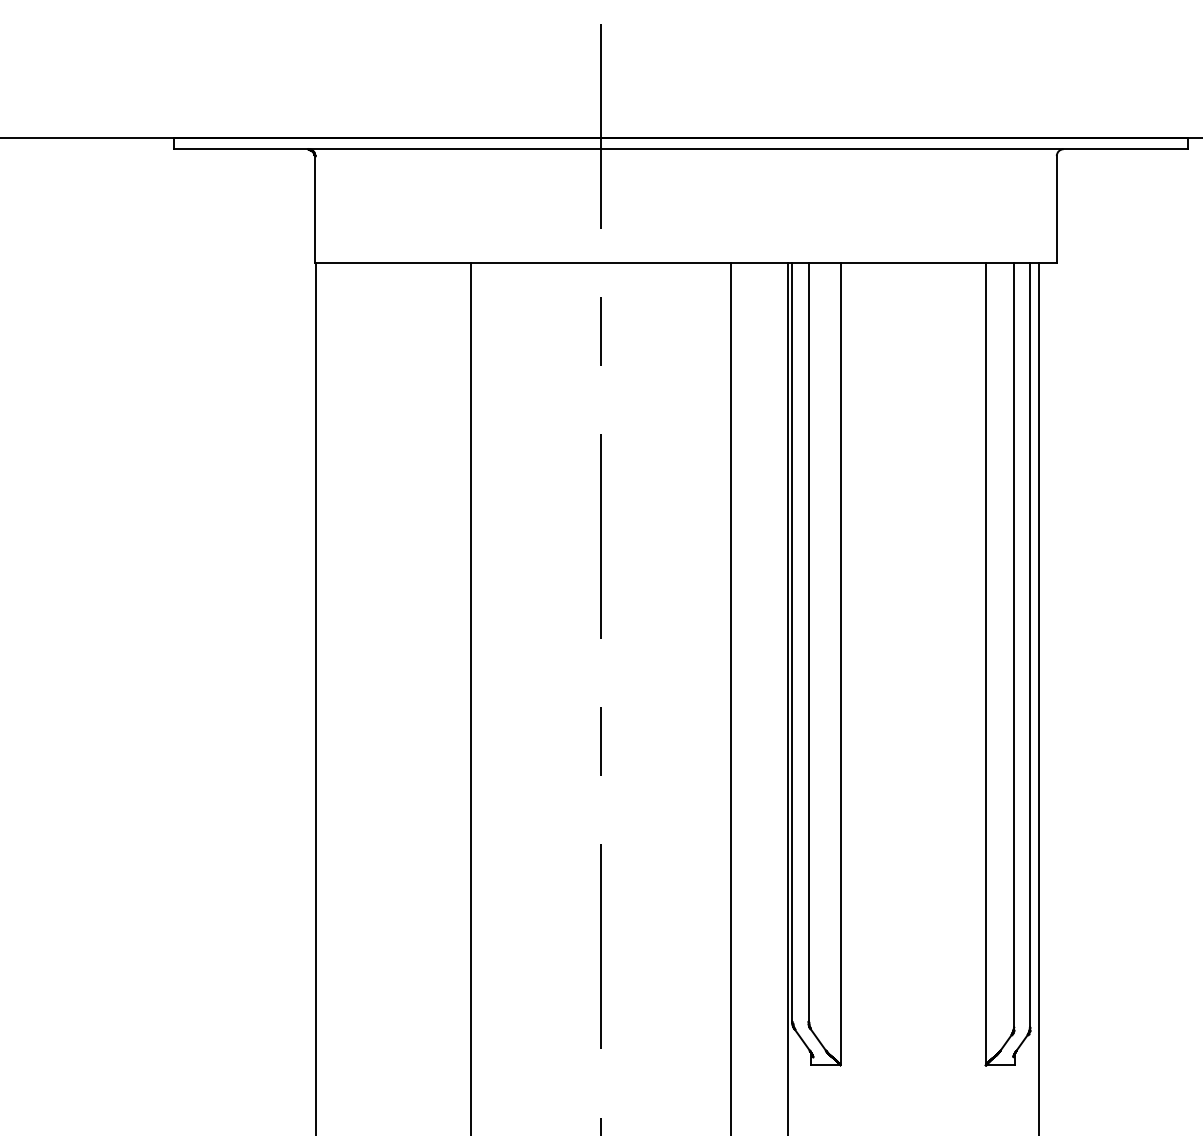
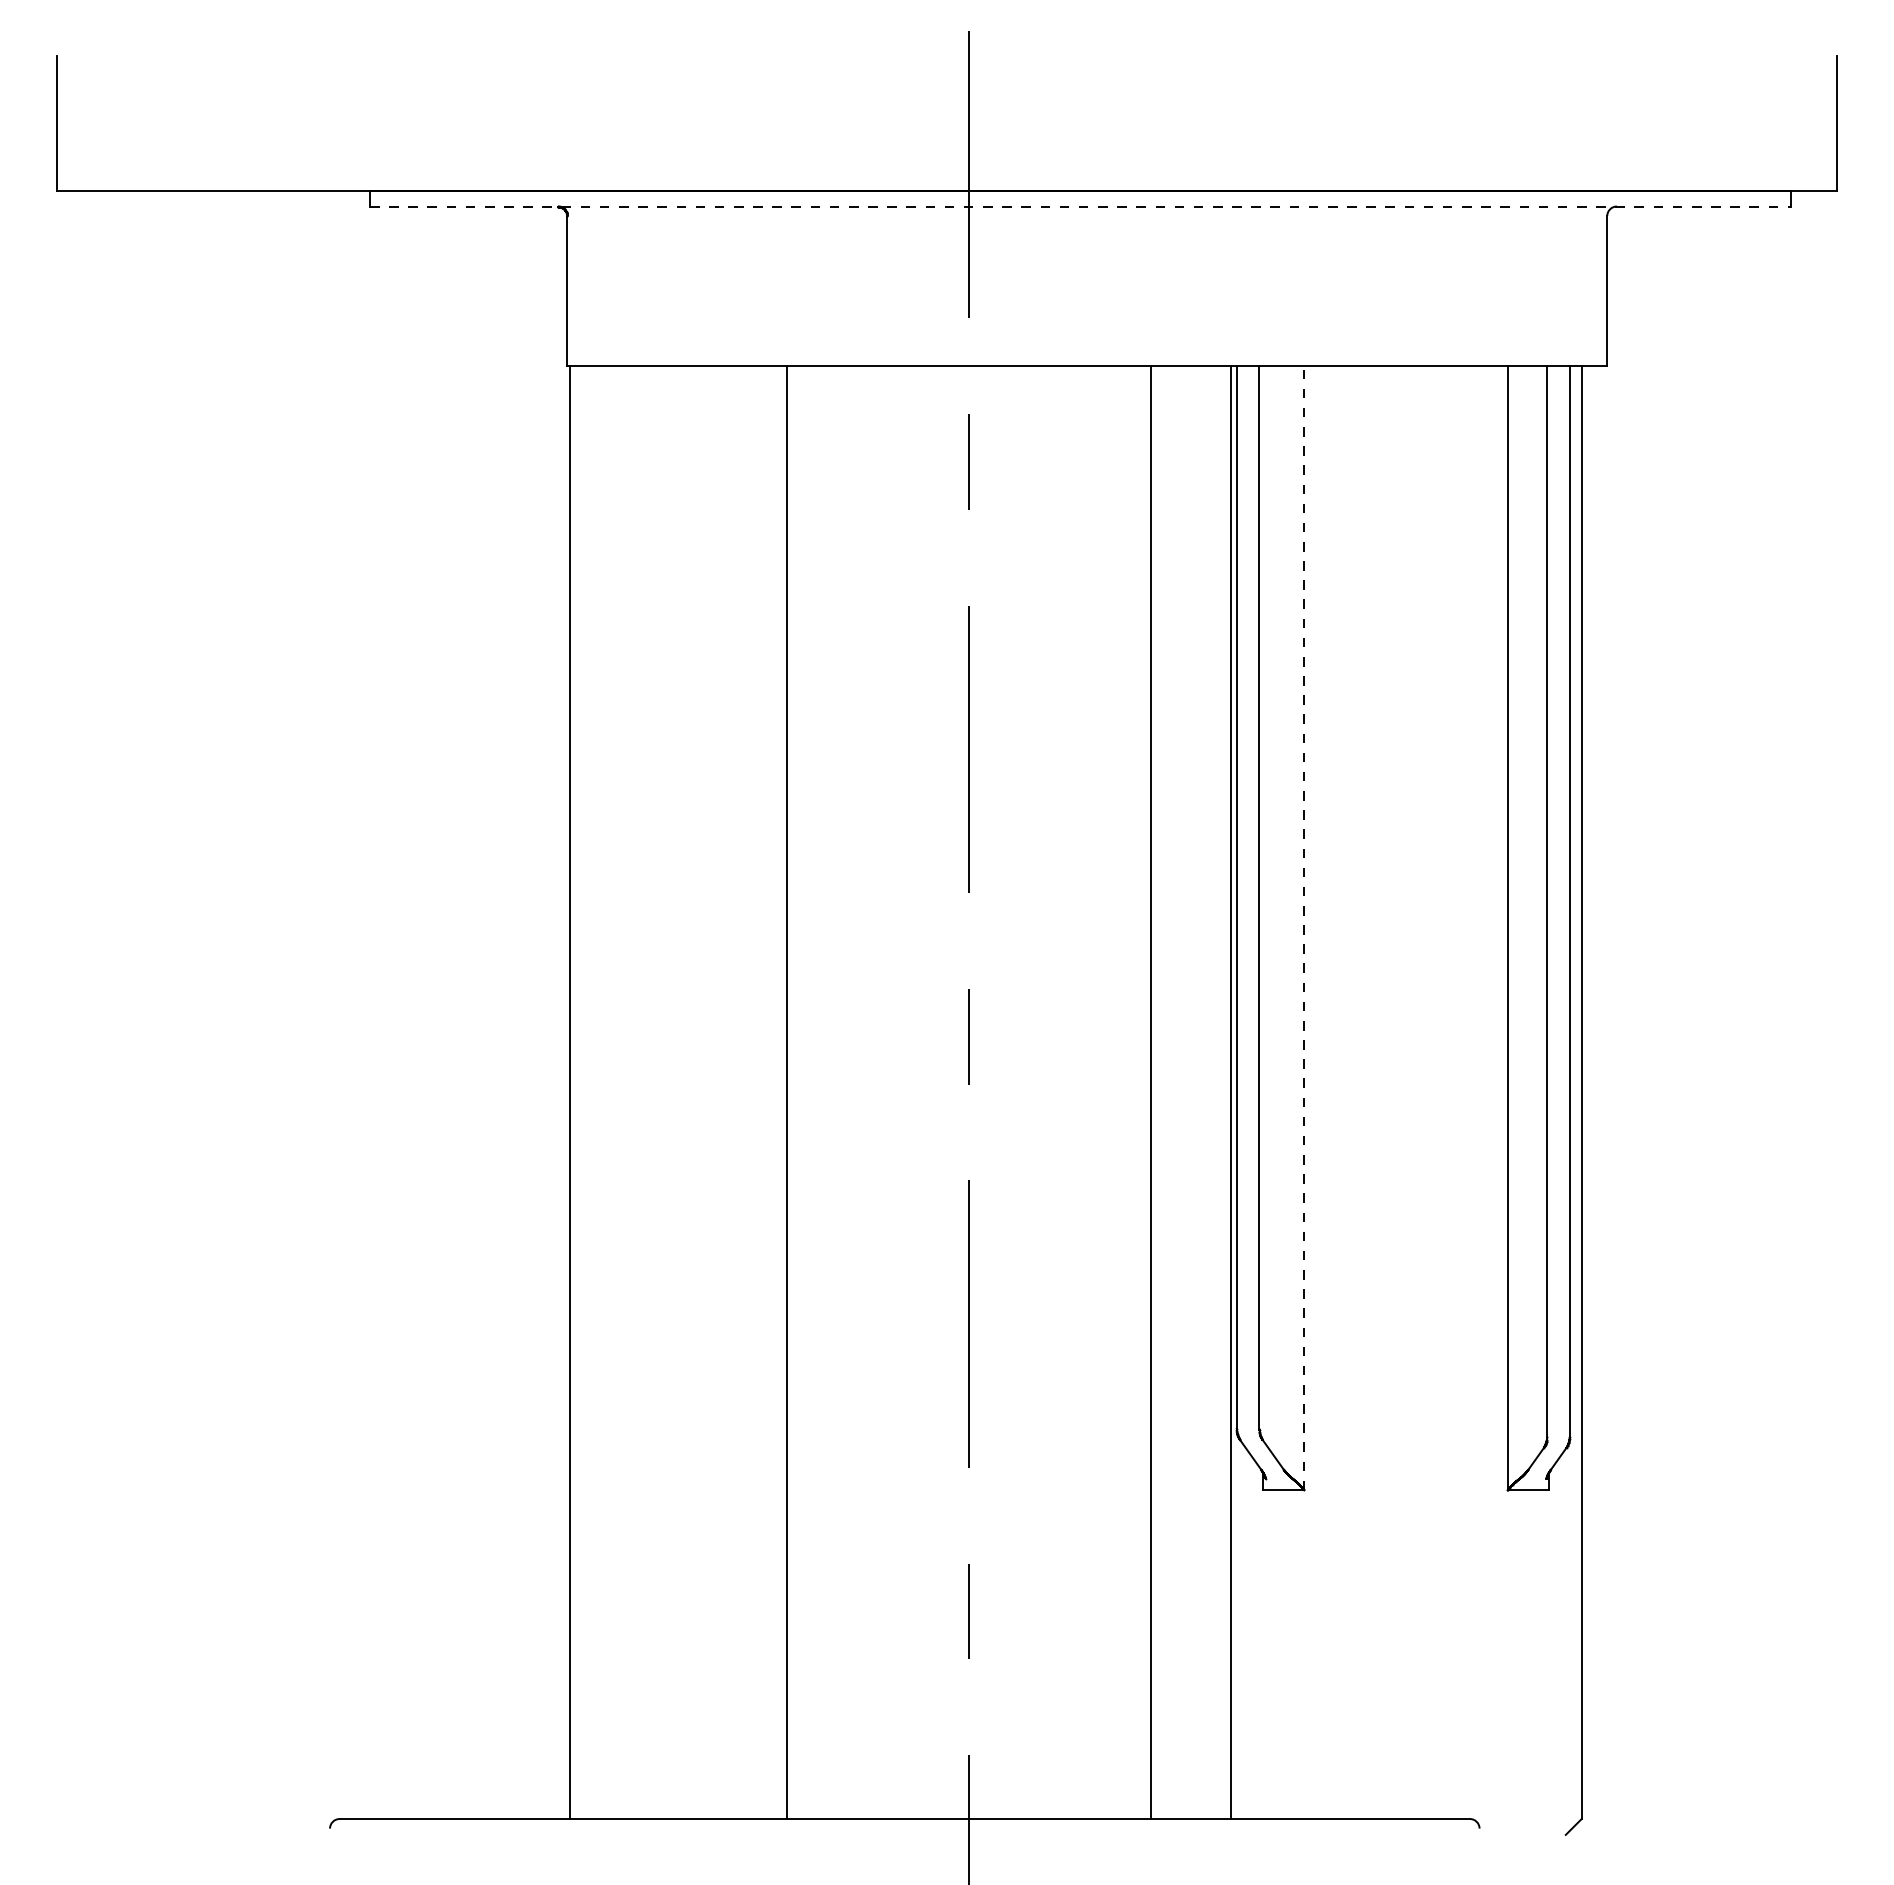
line: (680, 149) -> (1080, 206), solid -> dashed
line: (840, 663) -> (1304, 927), solid -> dashed

